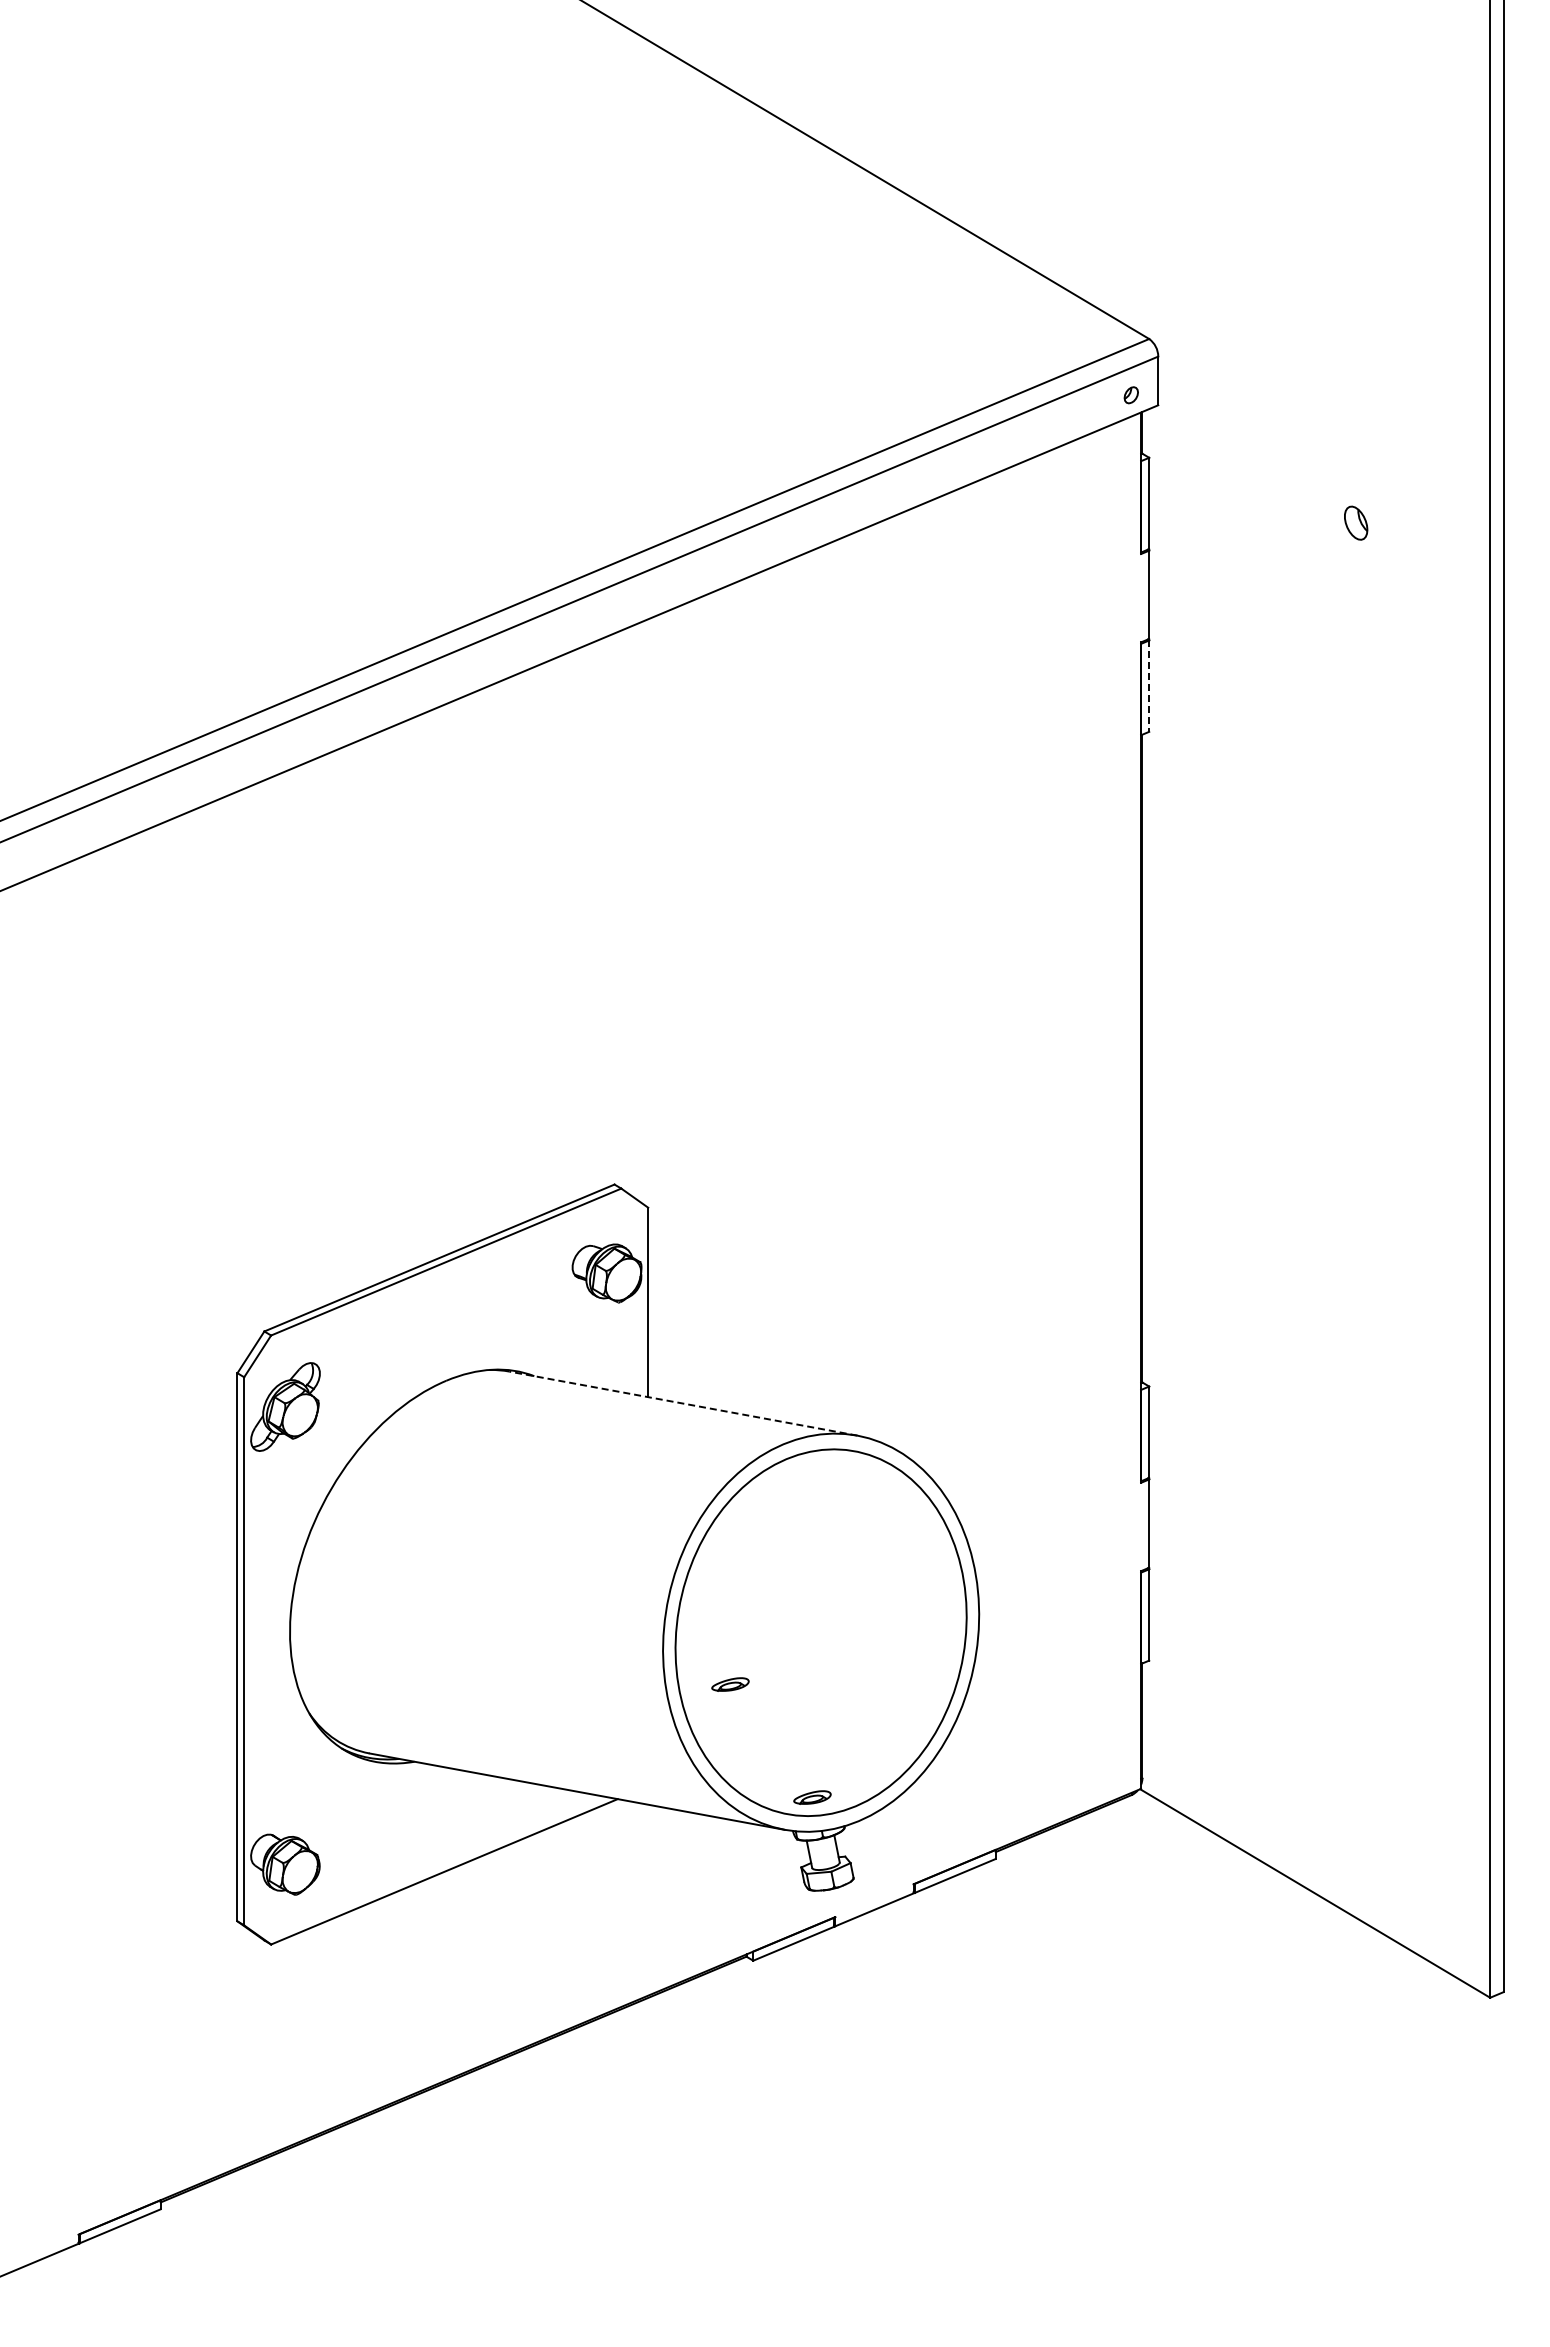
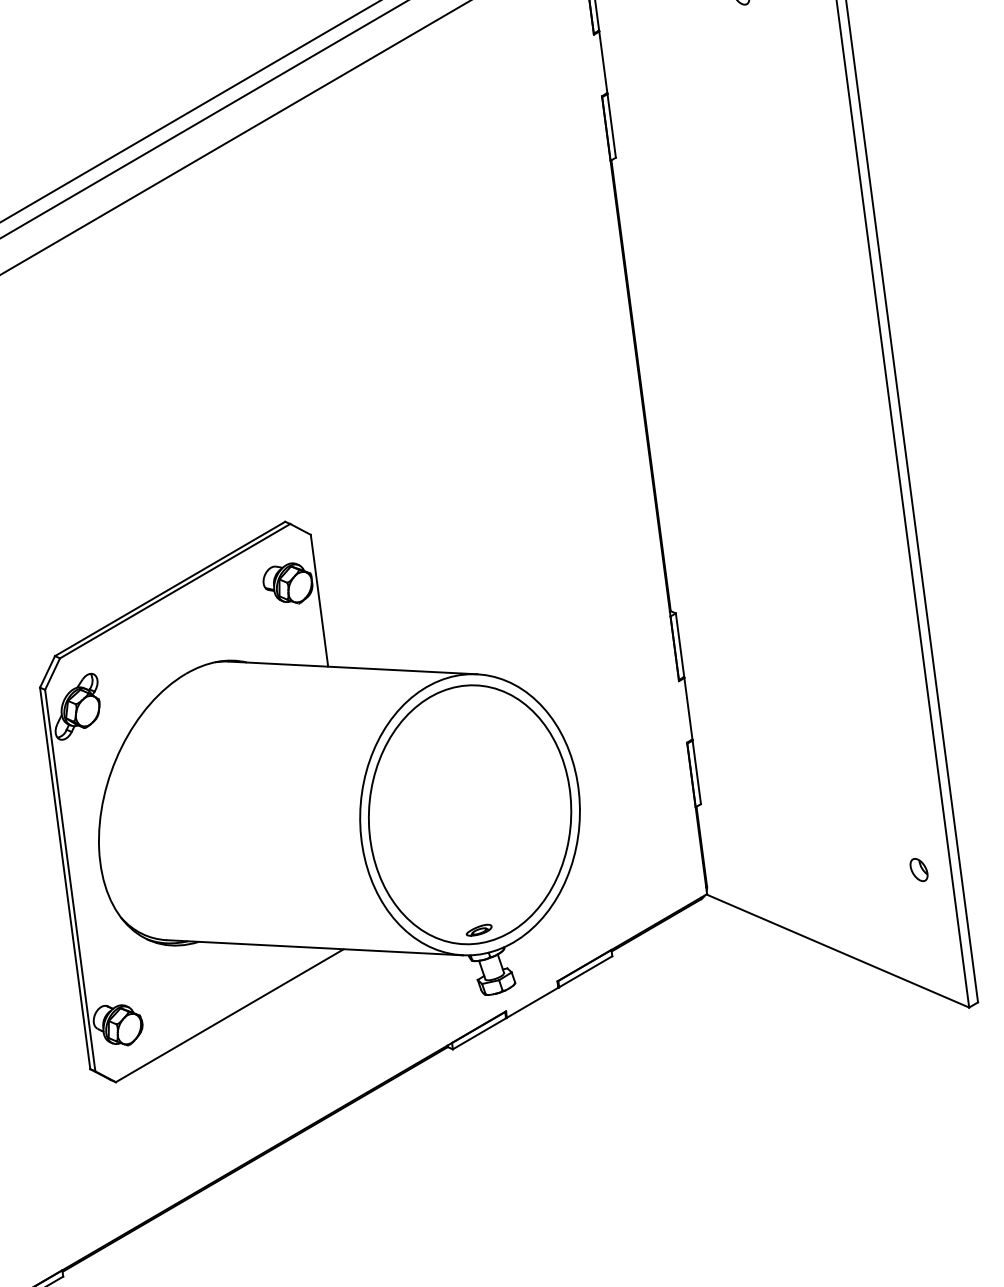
line: (1149, 686) -> (611, 126), dashed -> solid
line: (683, 1403) -> (353, 667), dashed -> solid
part: (730, 1684) -> (411, 859), removed
part: (1444, 1793) -> (918, 869), added

